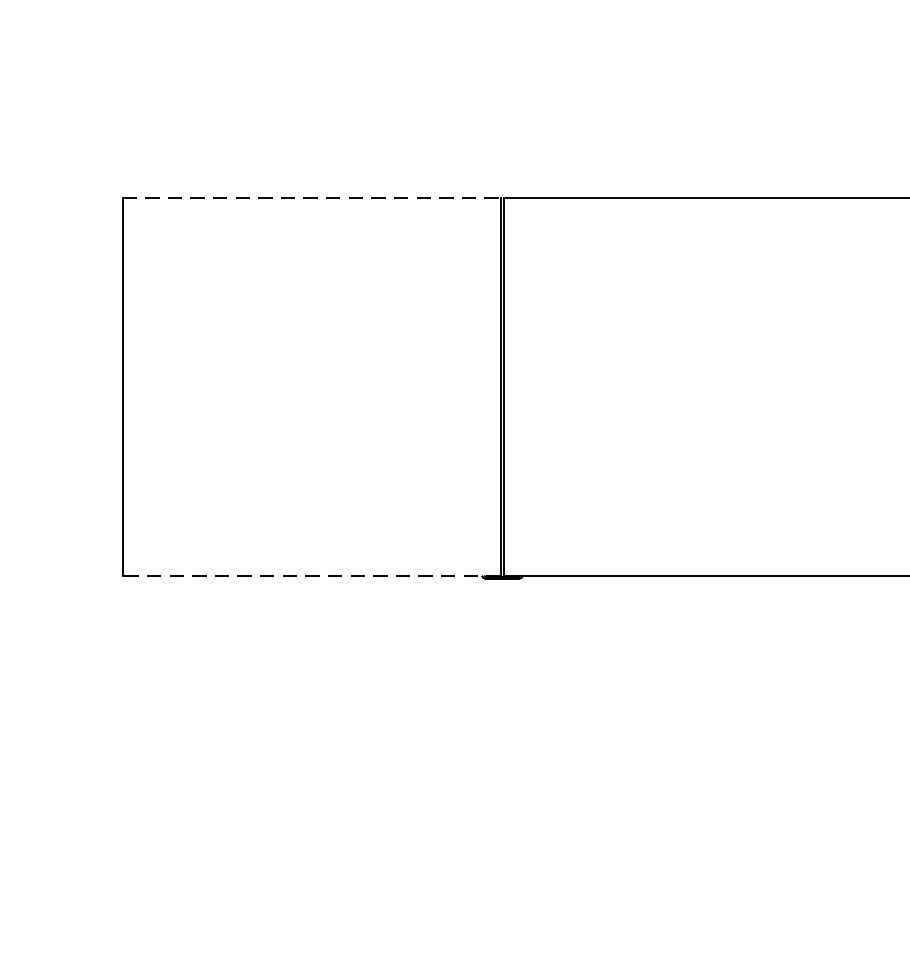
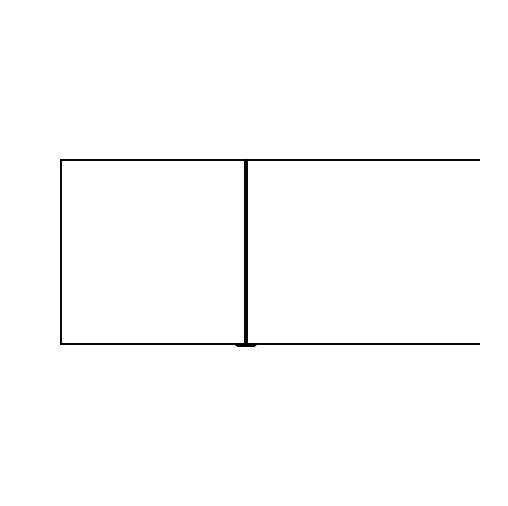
line: (312, 198) -> (153, 160), dashed -> solid
line: (312, 576) -> (153, 344), dashed -> solid

